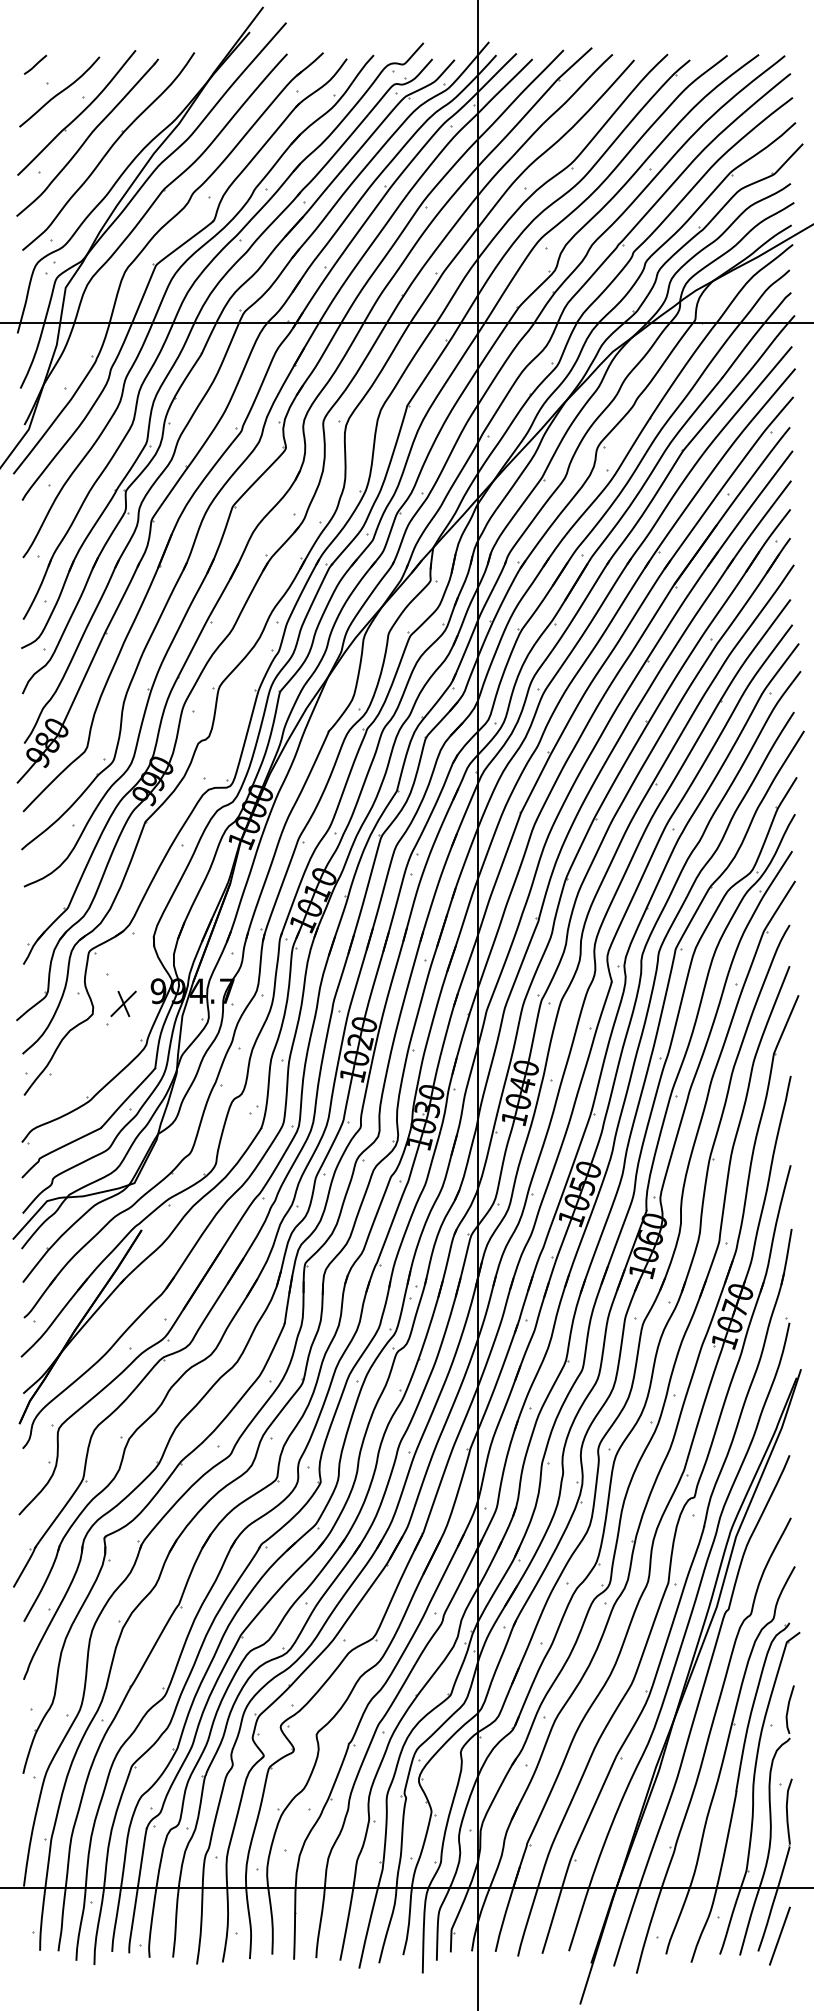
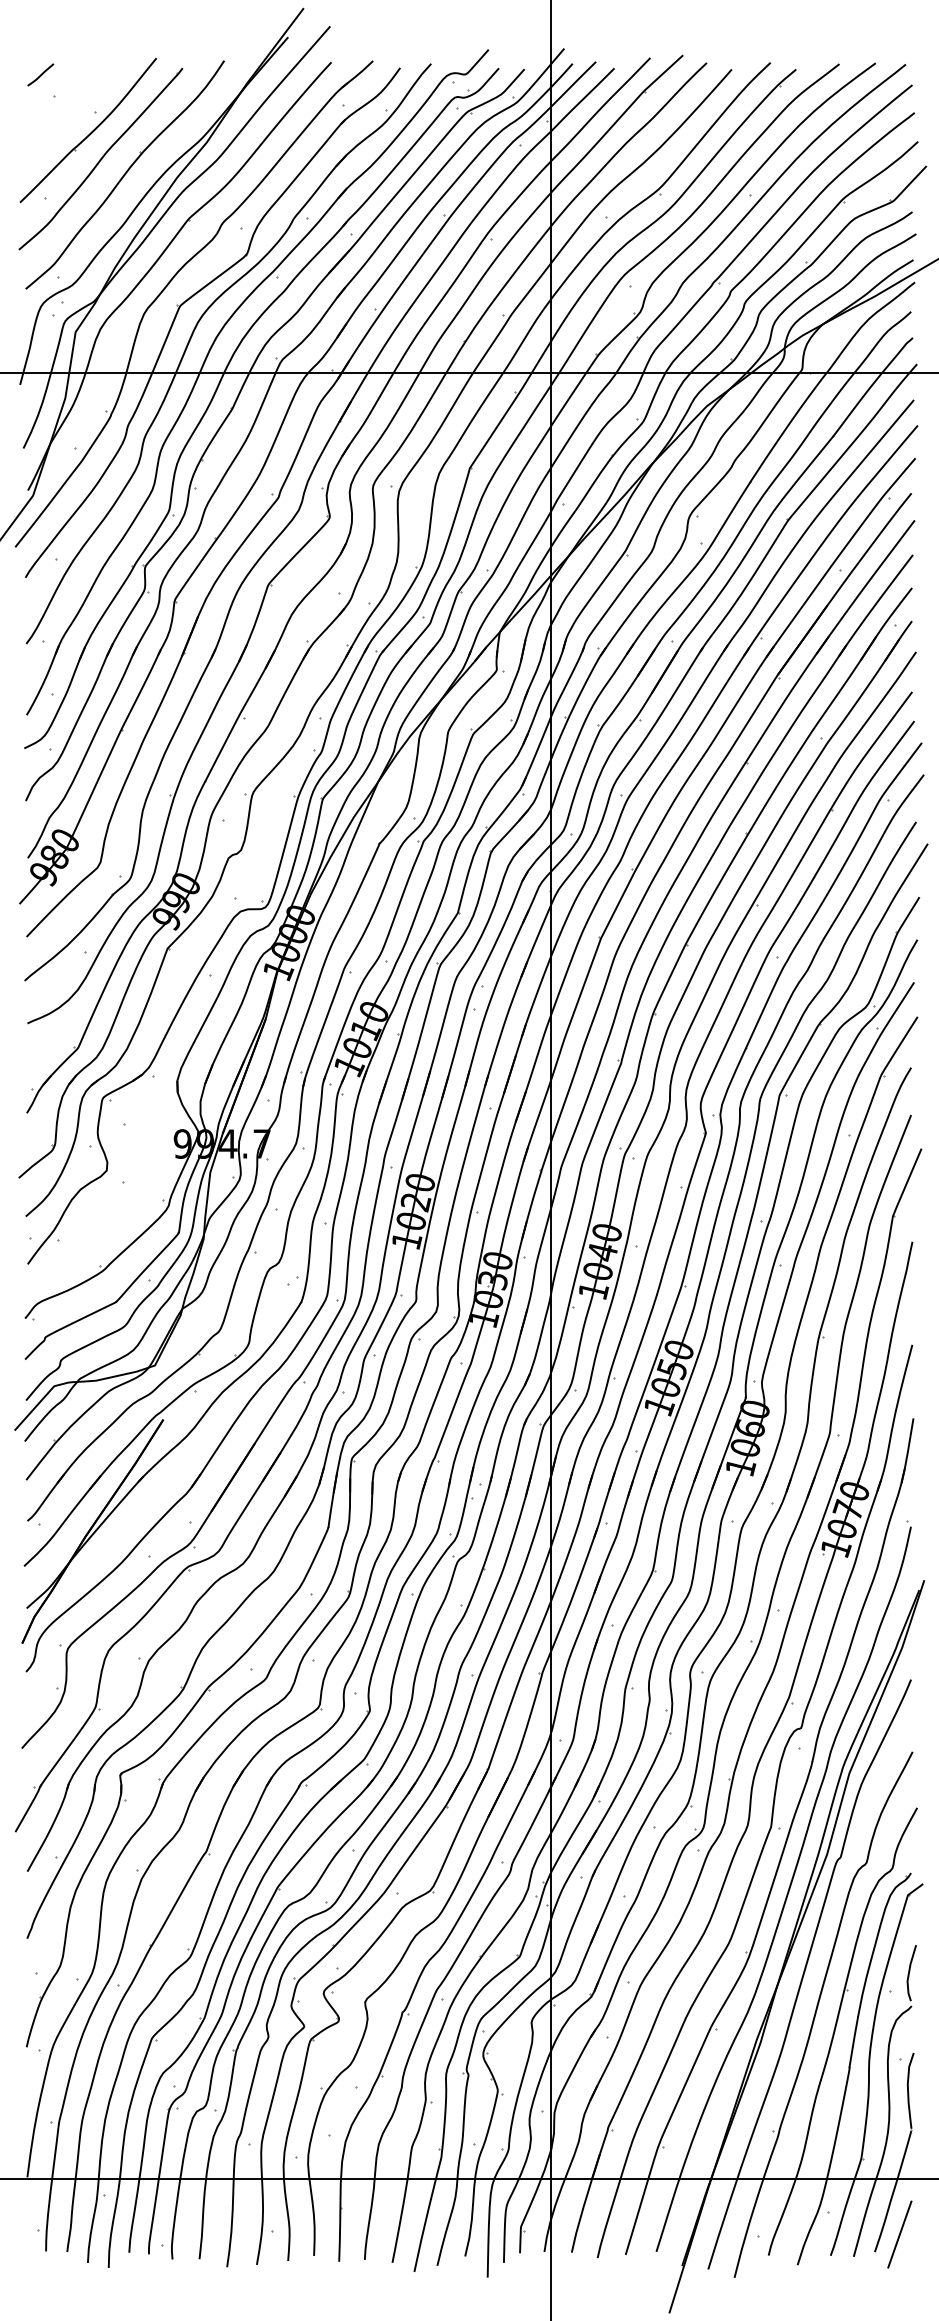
curve: (59, 92) -> (68, 106), removed
part: (123, 1003) -> (142, 1158), removed

